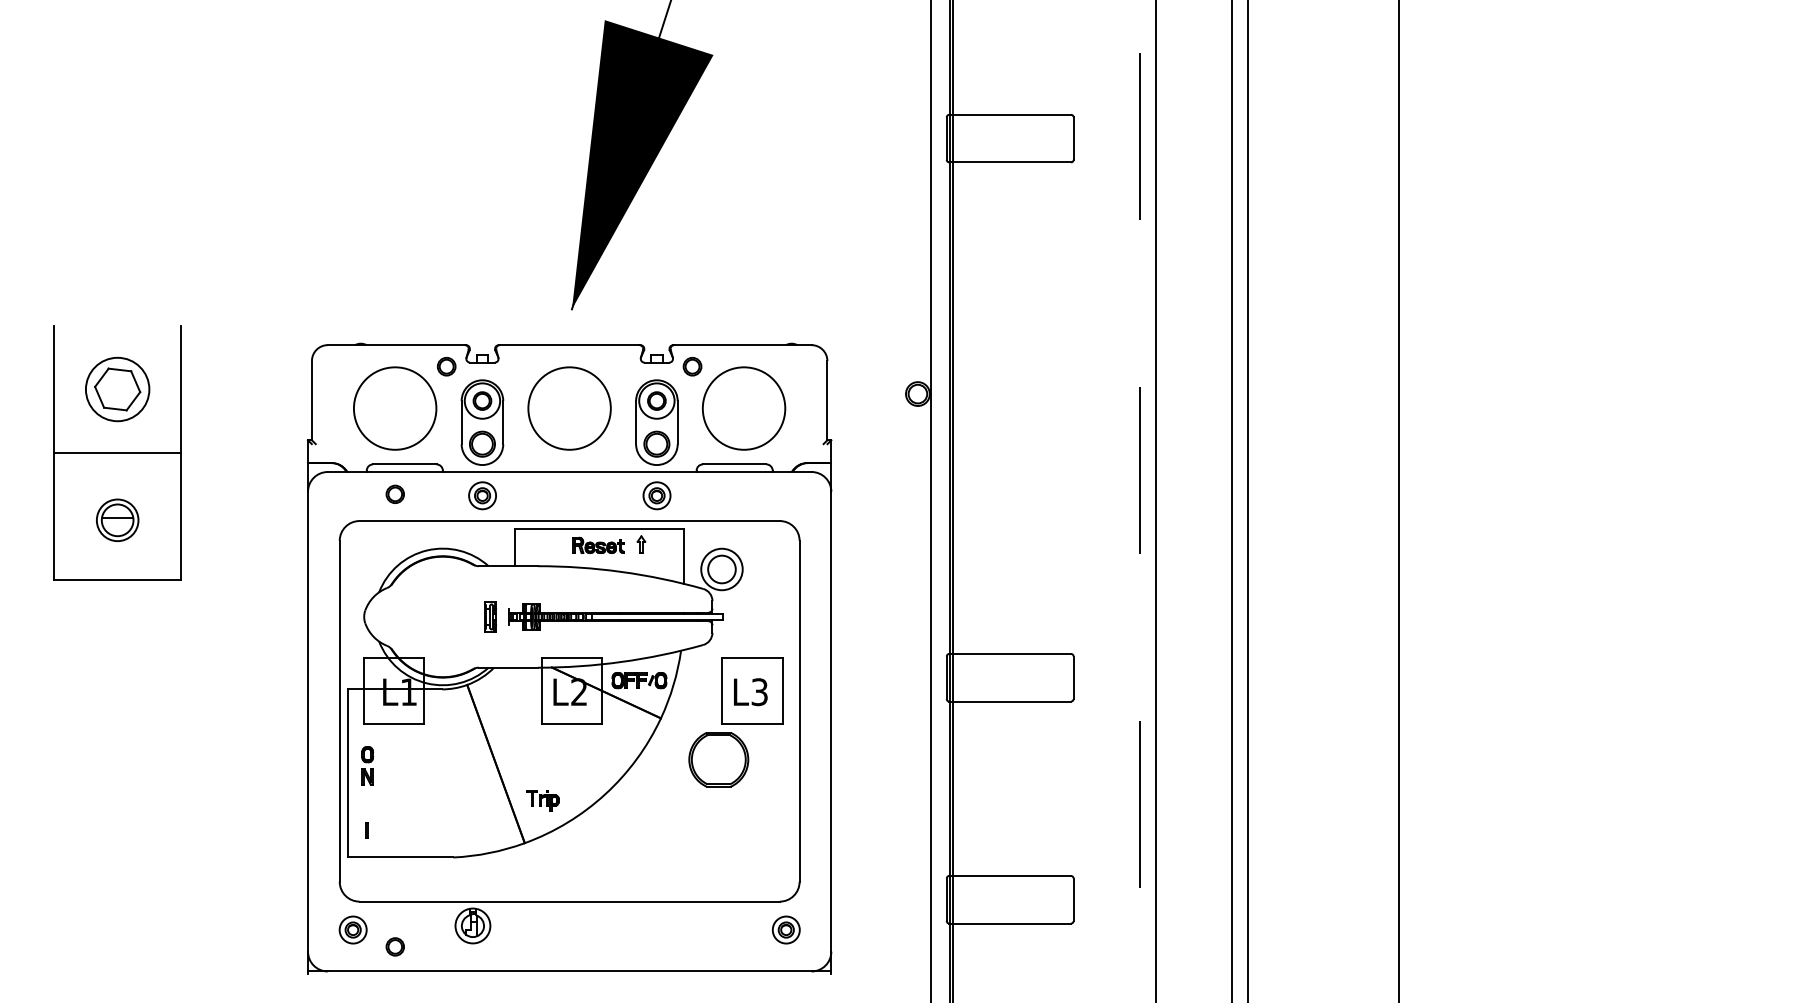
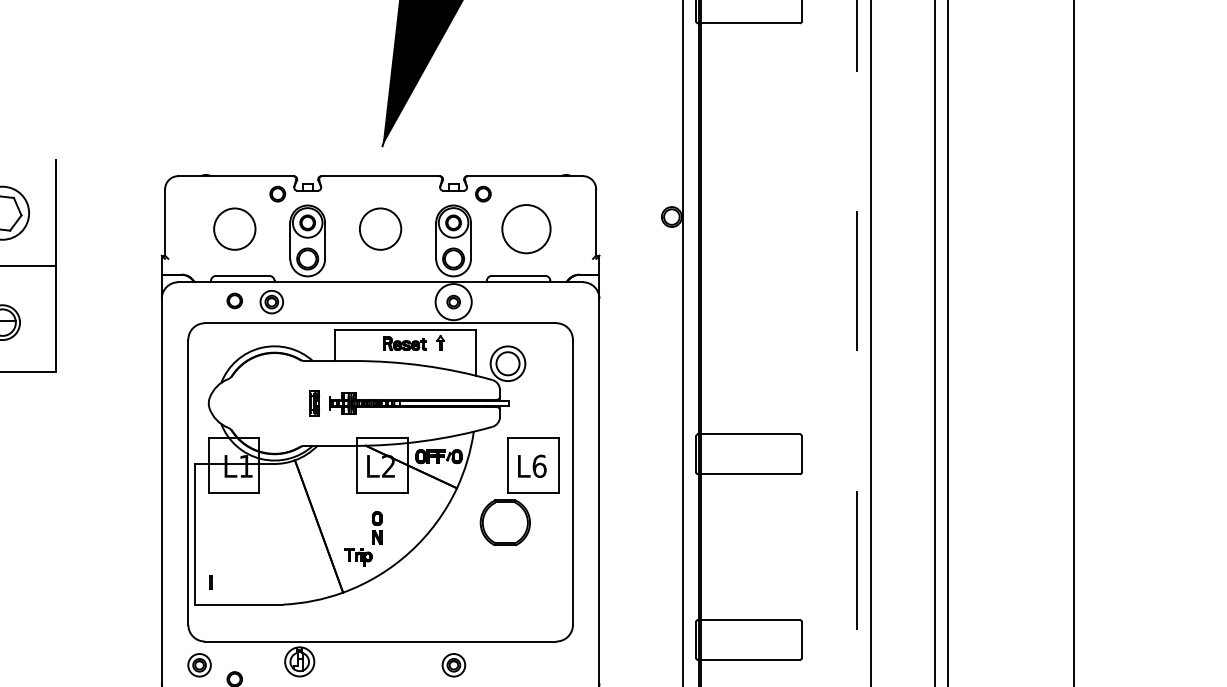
circle: (395, 408) -> (234, 229), size x0.6
circle: (569, 408) -> (380, 229), size x0.6
circle: (743, 408) -> (526, 229), size x0.7
part: (482, 495) -> (271, 301), moved
circle: (656, 495) -> (453, 301), size x1.6
text: (759, 692) -> (539, 466), L3 -> L6
part: (367, 765) -> (377, 527), moved
part: (785, 929) -> (453, 664), moved

